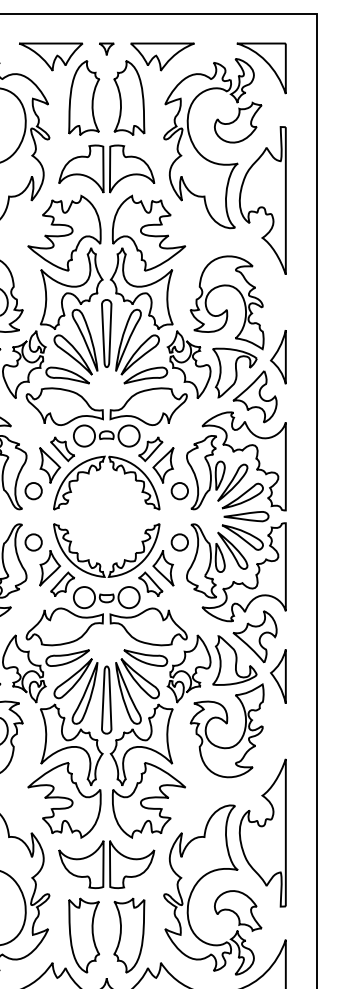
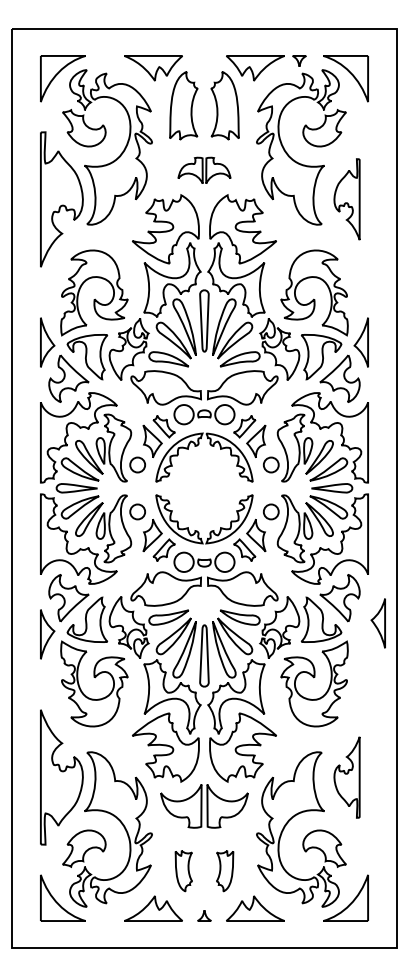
part: (106, 48) -> (299, 60), moved
part: (106, 168) -> (204, 170), size x0.6
part: (262, 200) -> (346, 199), size x0.6
part: (277, 676) -> (377, 623), moved
part: (262, 833) -> (346, 777), size x0.6
part: (83, 934) -> (183, 870), size x0.6
part: (128, 934) -> (224, 870), size x0.6

